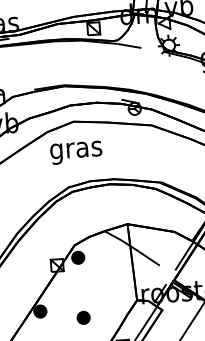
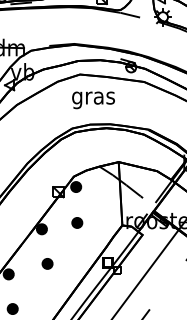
text: (76, 152) -> (93, 100), moved
part: (83, 317) -> (77, 222), moved

